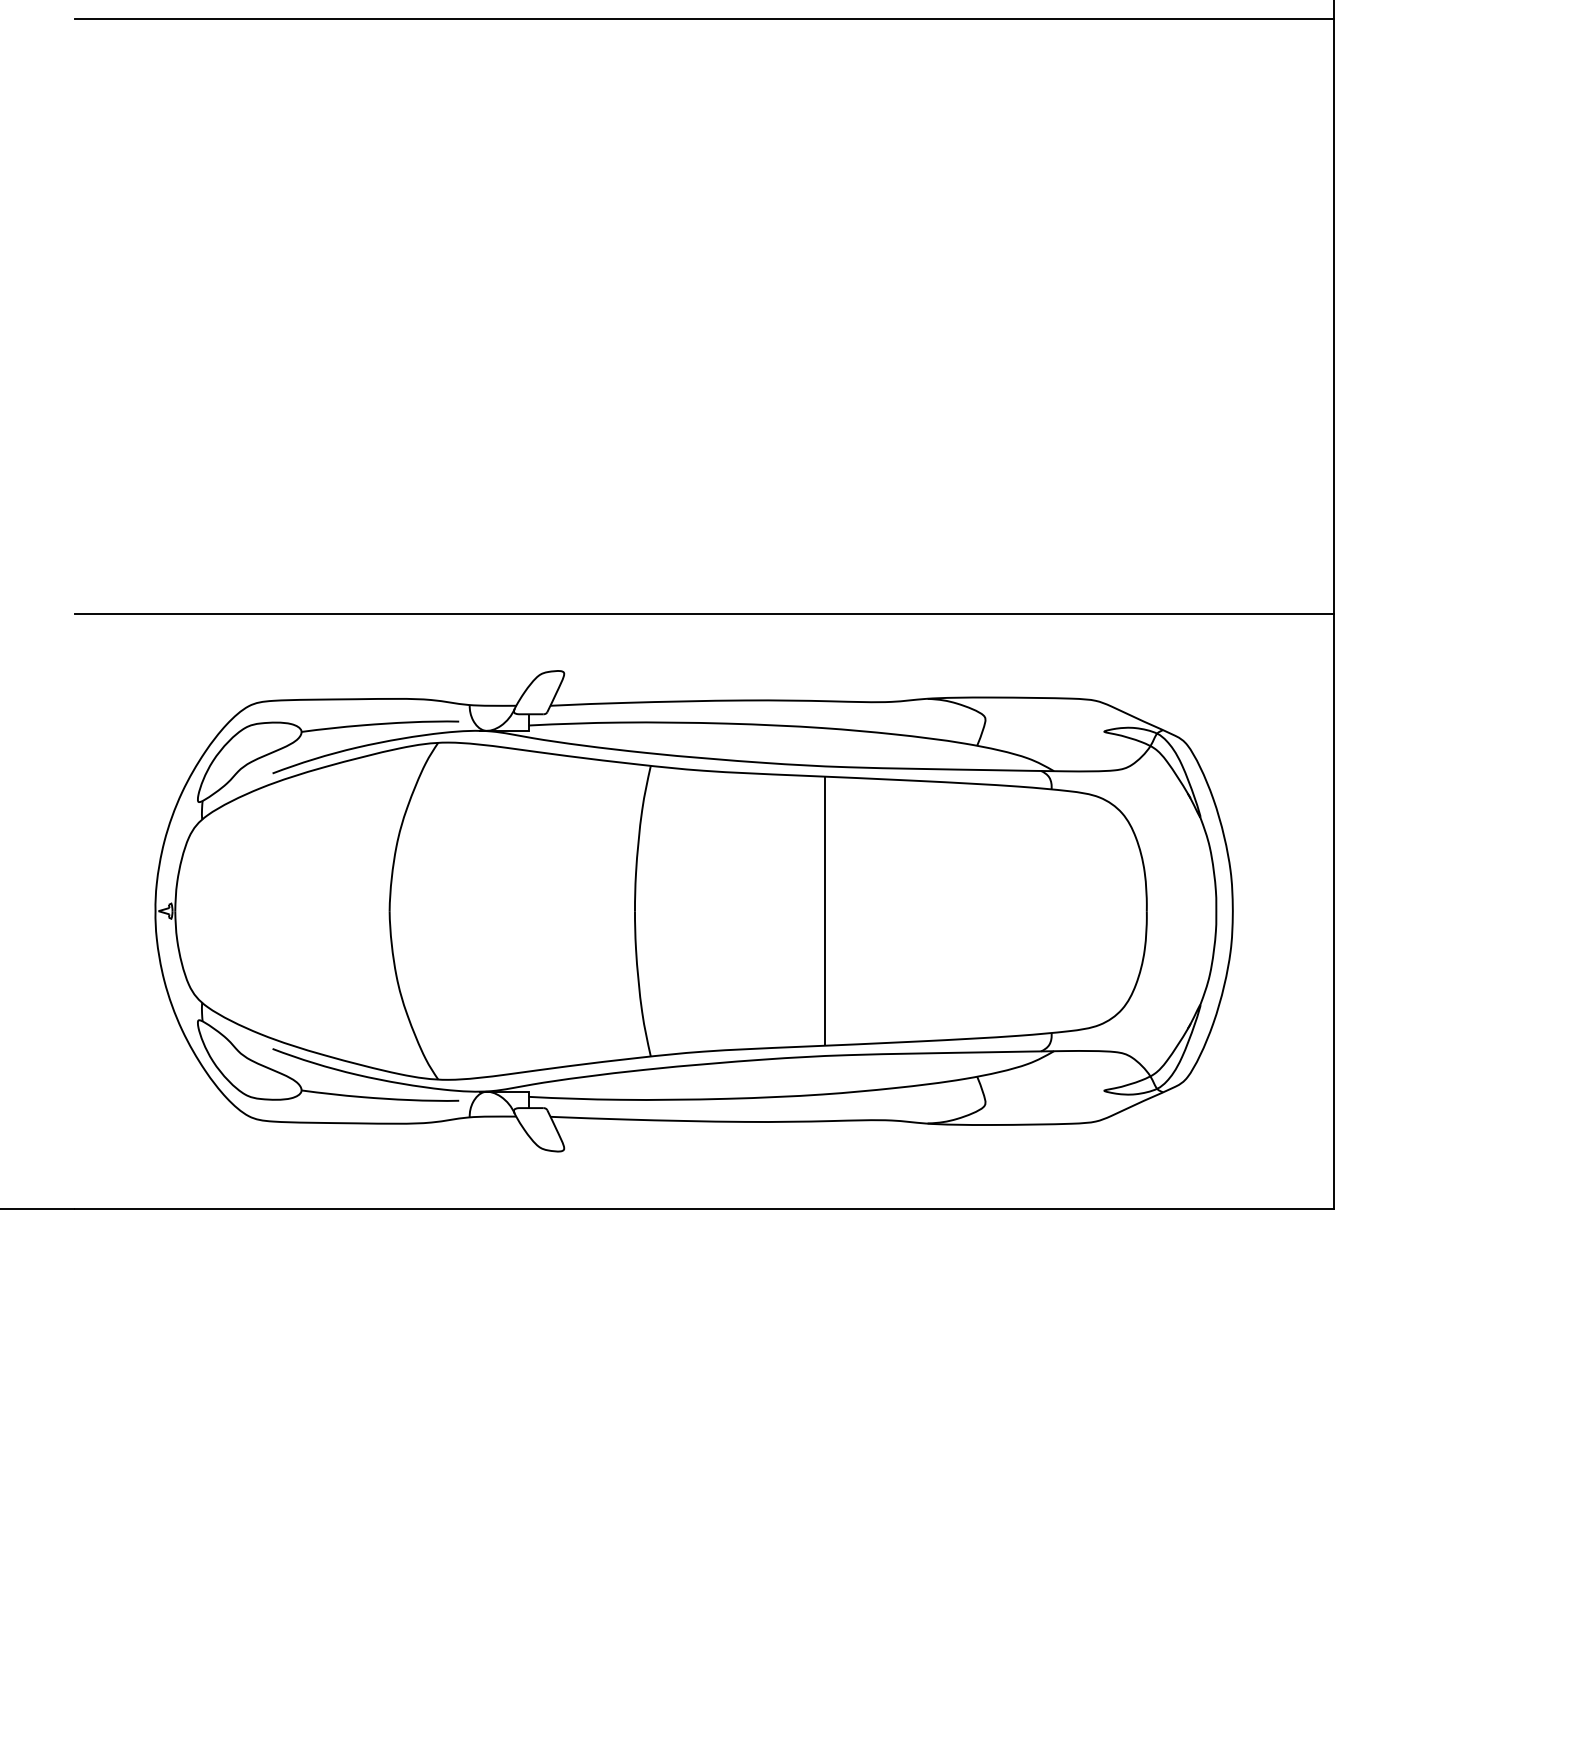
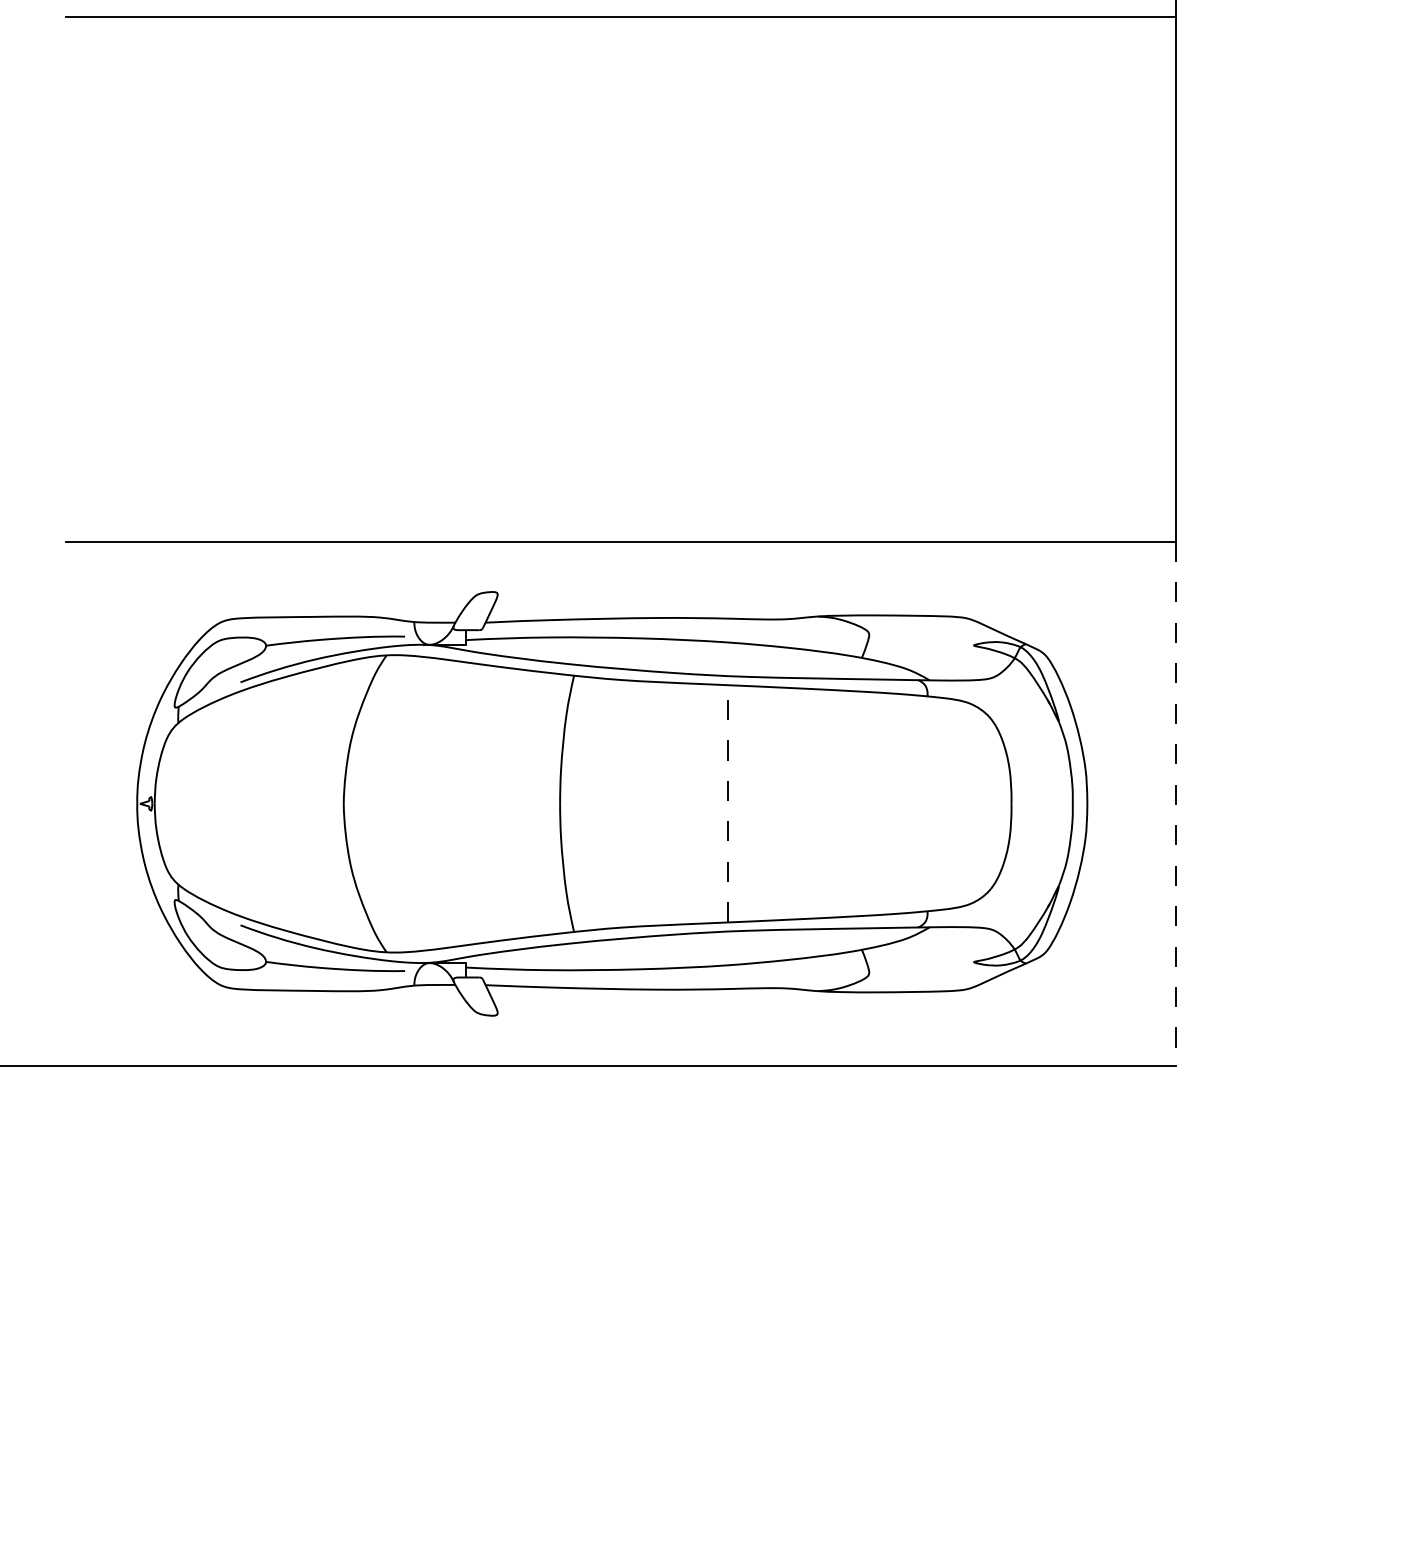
line: (825, 911) -> (728, 804), solid -> dashed
line: (1333, 911) -> (1176, 804), solid -> dashed

